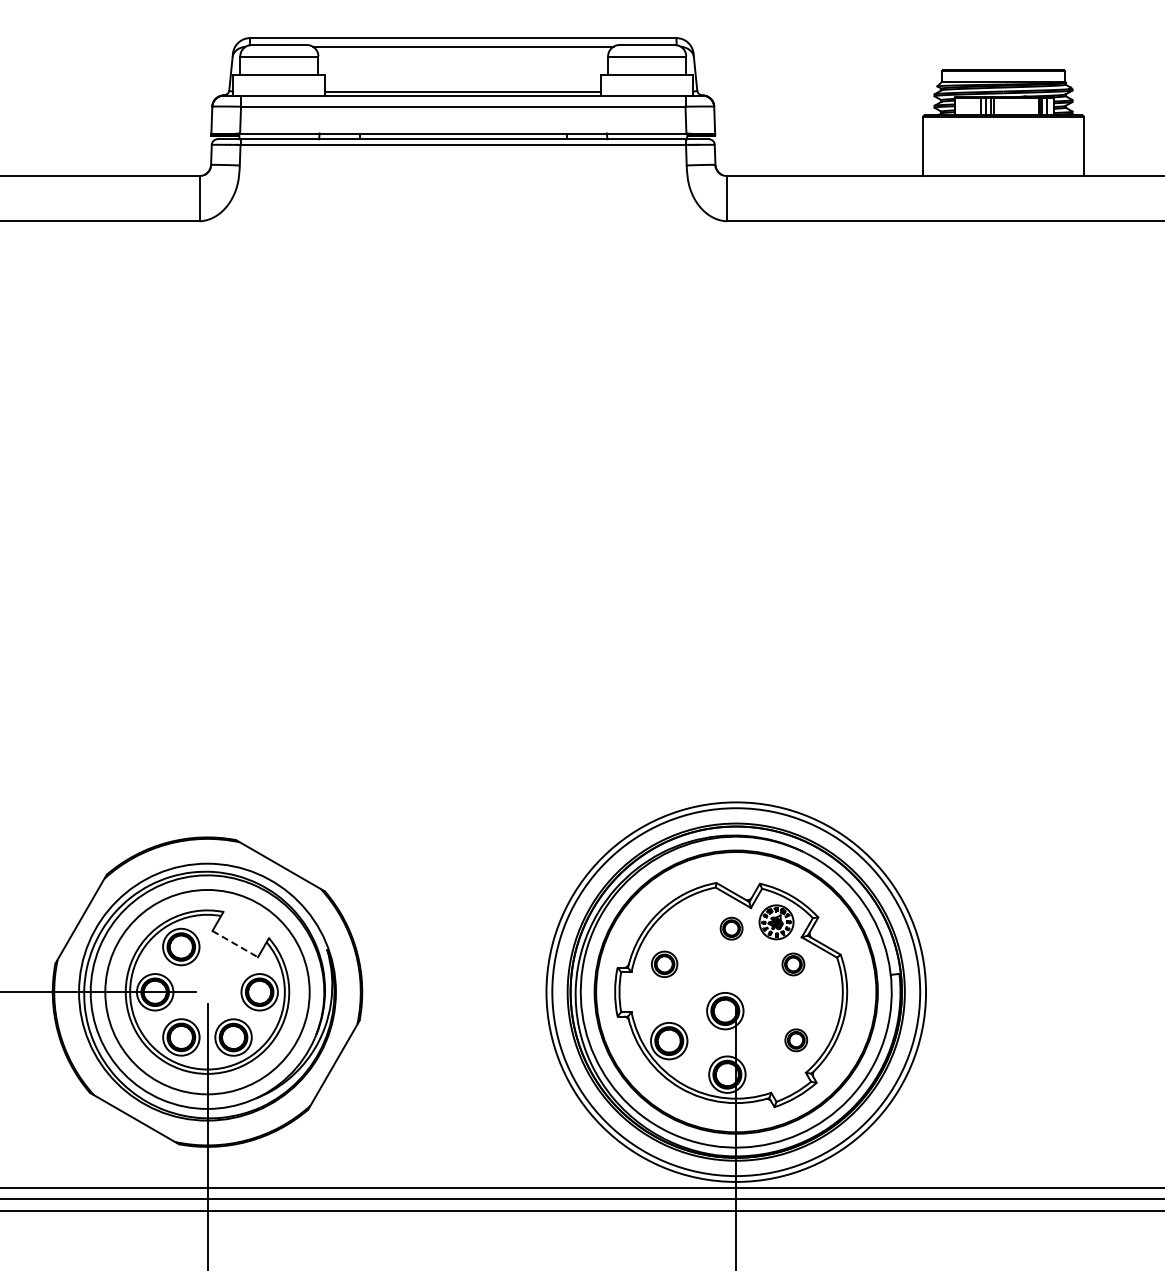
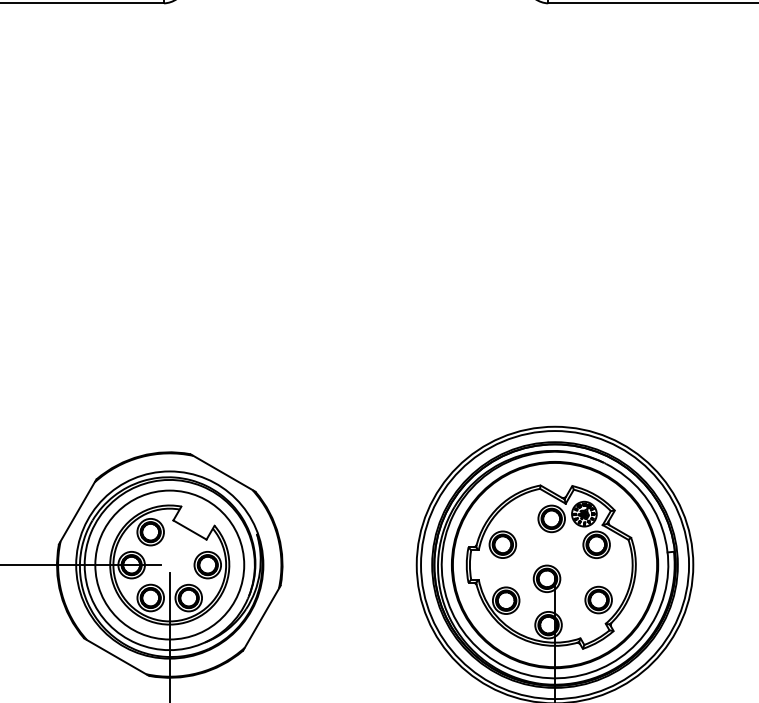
part: (731, 928) -> (551, 518), size x1.67
line: (235, 944) -> (190, 530), dashed -> solid
part: (664, 964) -> (502, 544), size x1.43
part: (793, 964) -> (596, 544), size x1.67
part: (796, 1040) -> (598, 600), size x1.67

